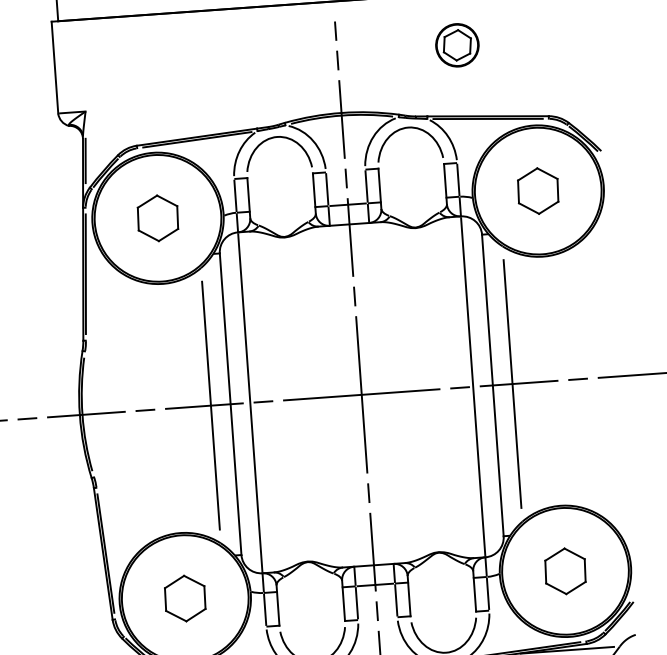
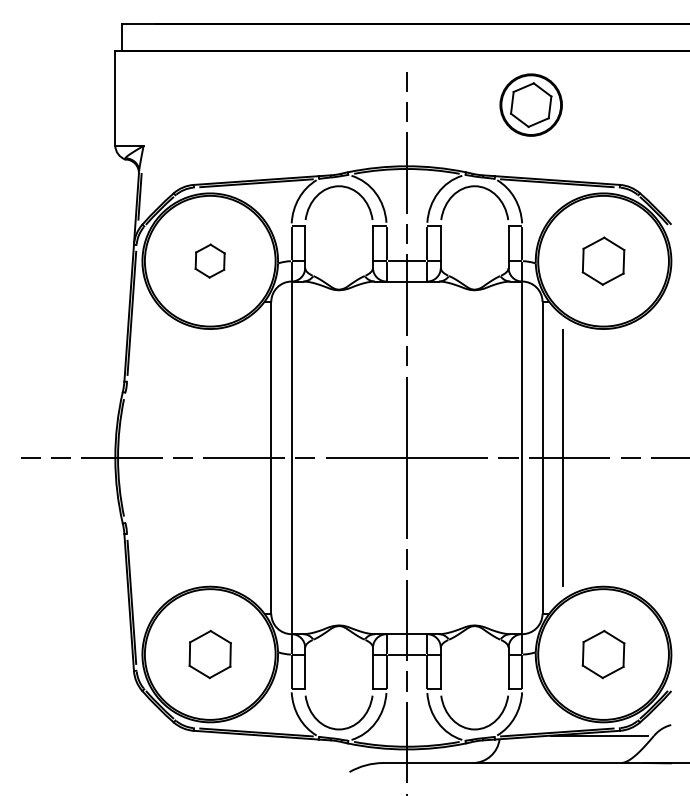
part: (456, 45) -> (530, 105), size x1.4
part: (157, 217) -> (209, 260), size x0.7
line: (210, 405) -> (250, 457), removed

